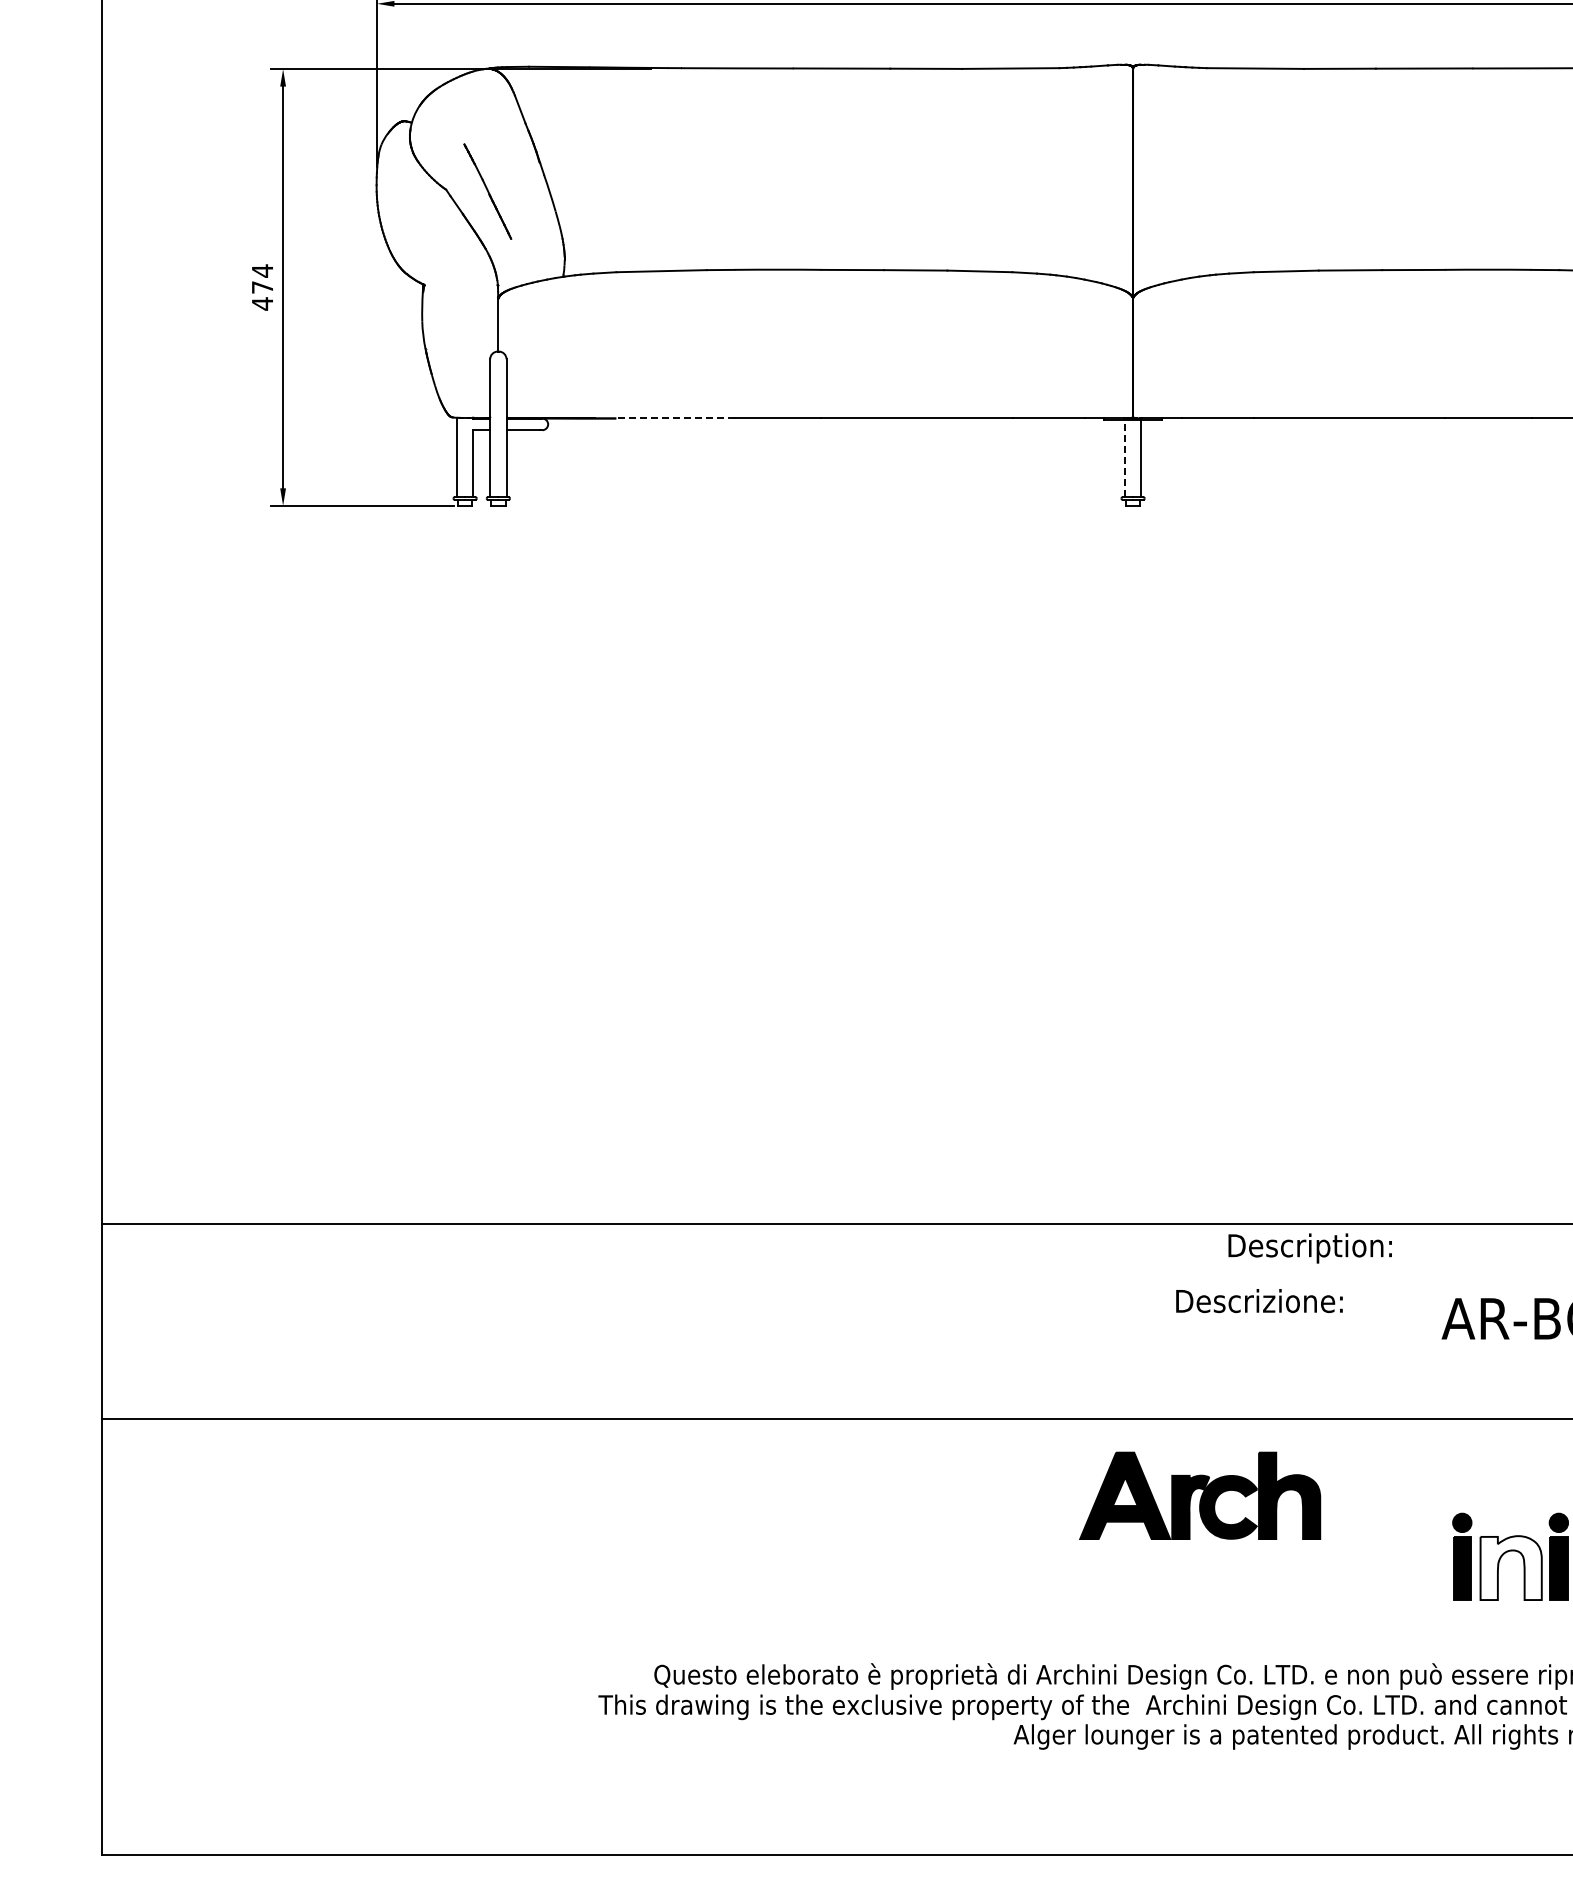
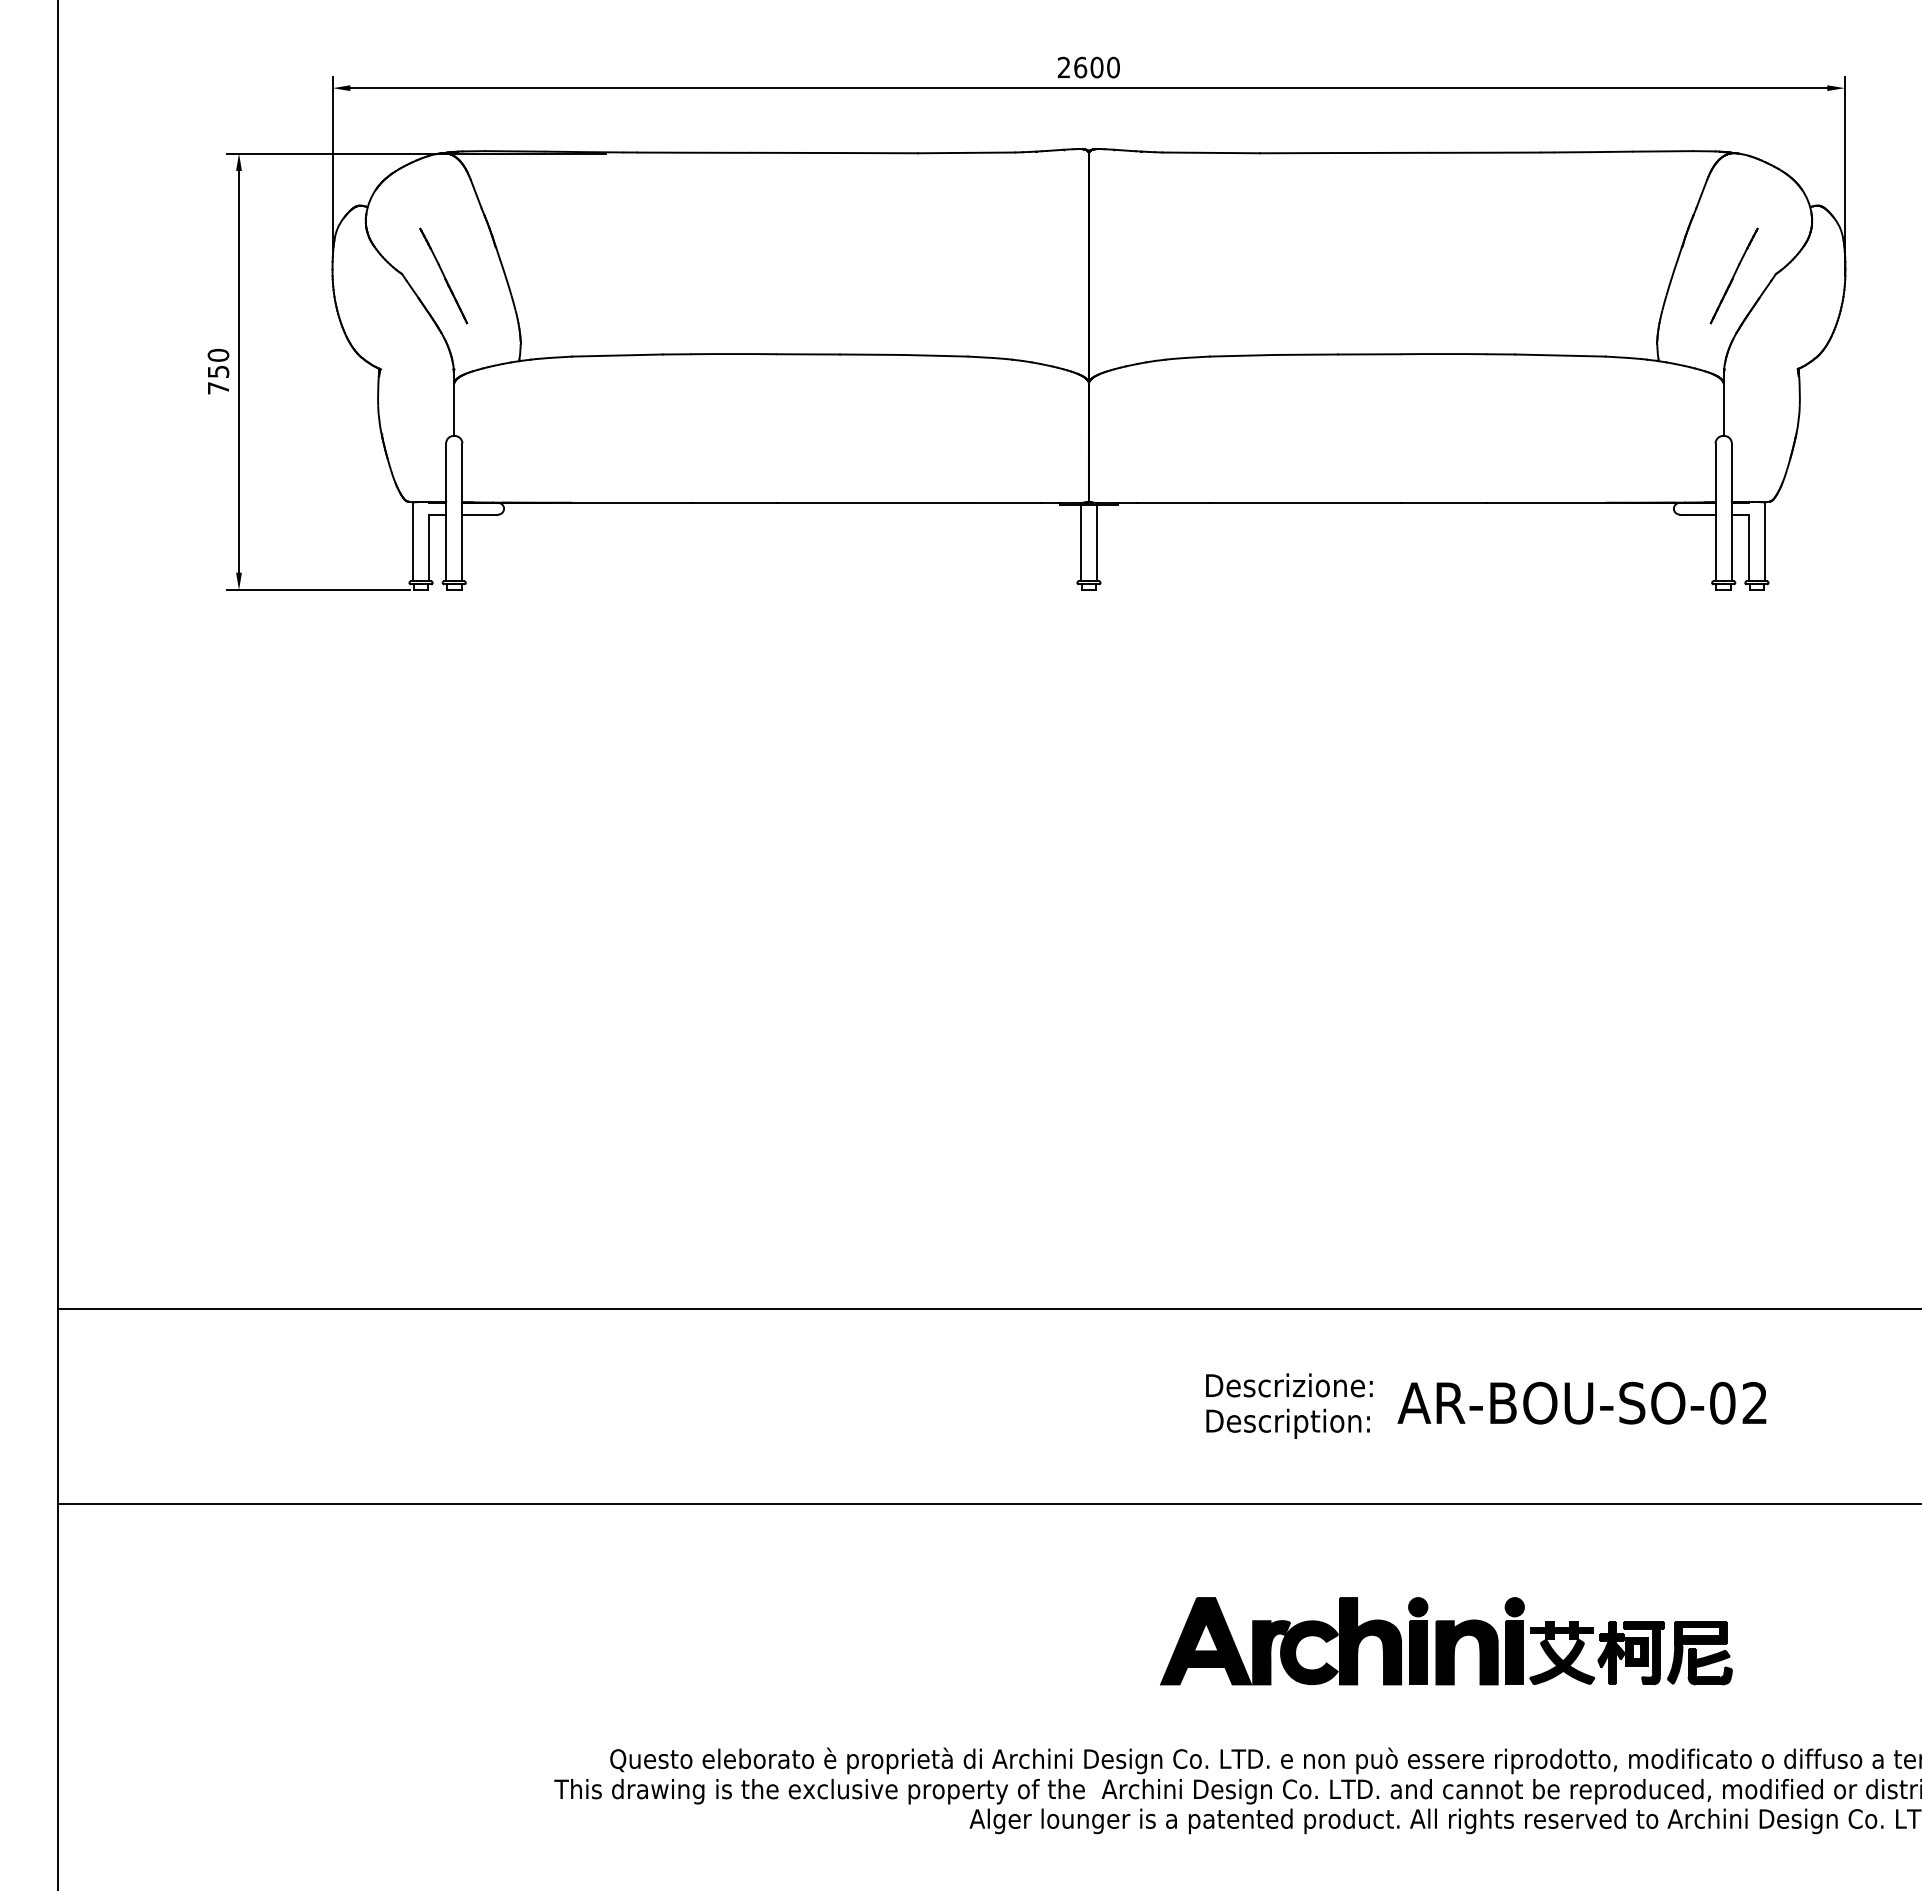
text: (262, 287) -> (218, 371), 474 -> 750
line: (674, 418) -> (630, 502), dashed -> solid
line: (1124, 458) -> (1080, 542), dashed -> solid
text: (1309, 1248) -> (1287, 1423), moved
text: (1259, 1301) -> (1289, 1385), moved
part: (1199, 1496) -> (1280, 1641), moved
fill: (1510, 1568) -> (1466, 1652), added

